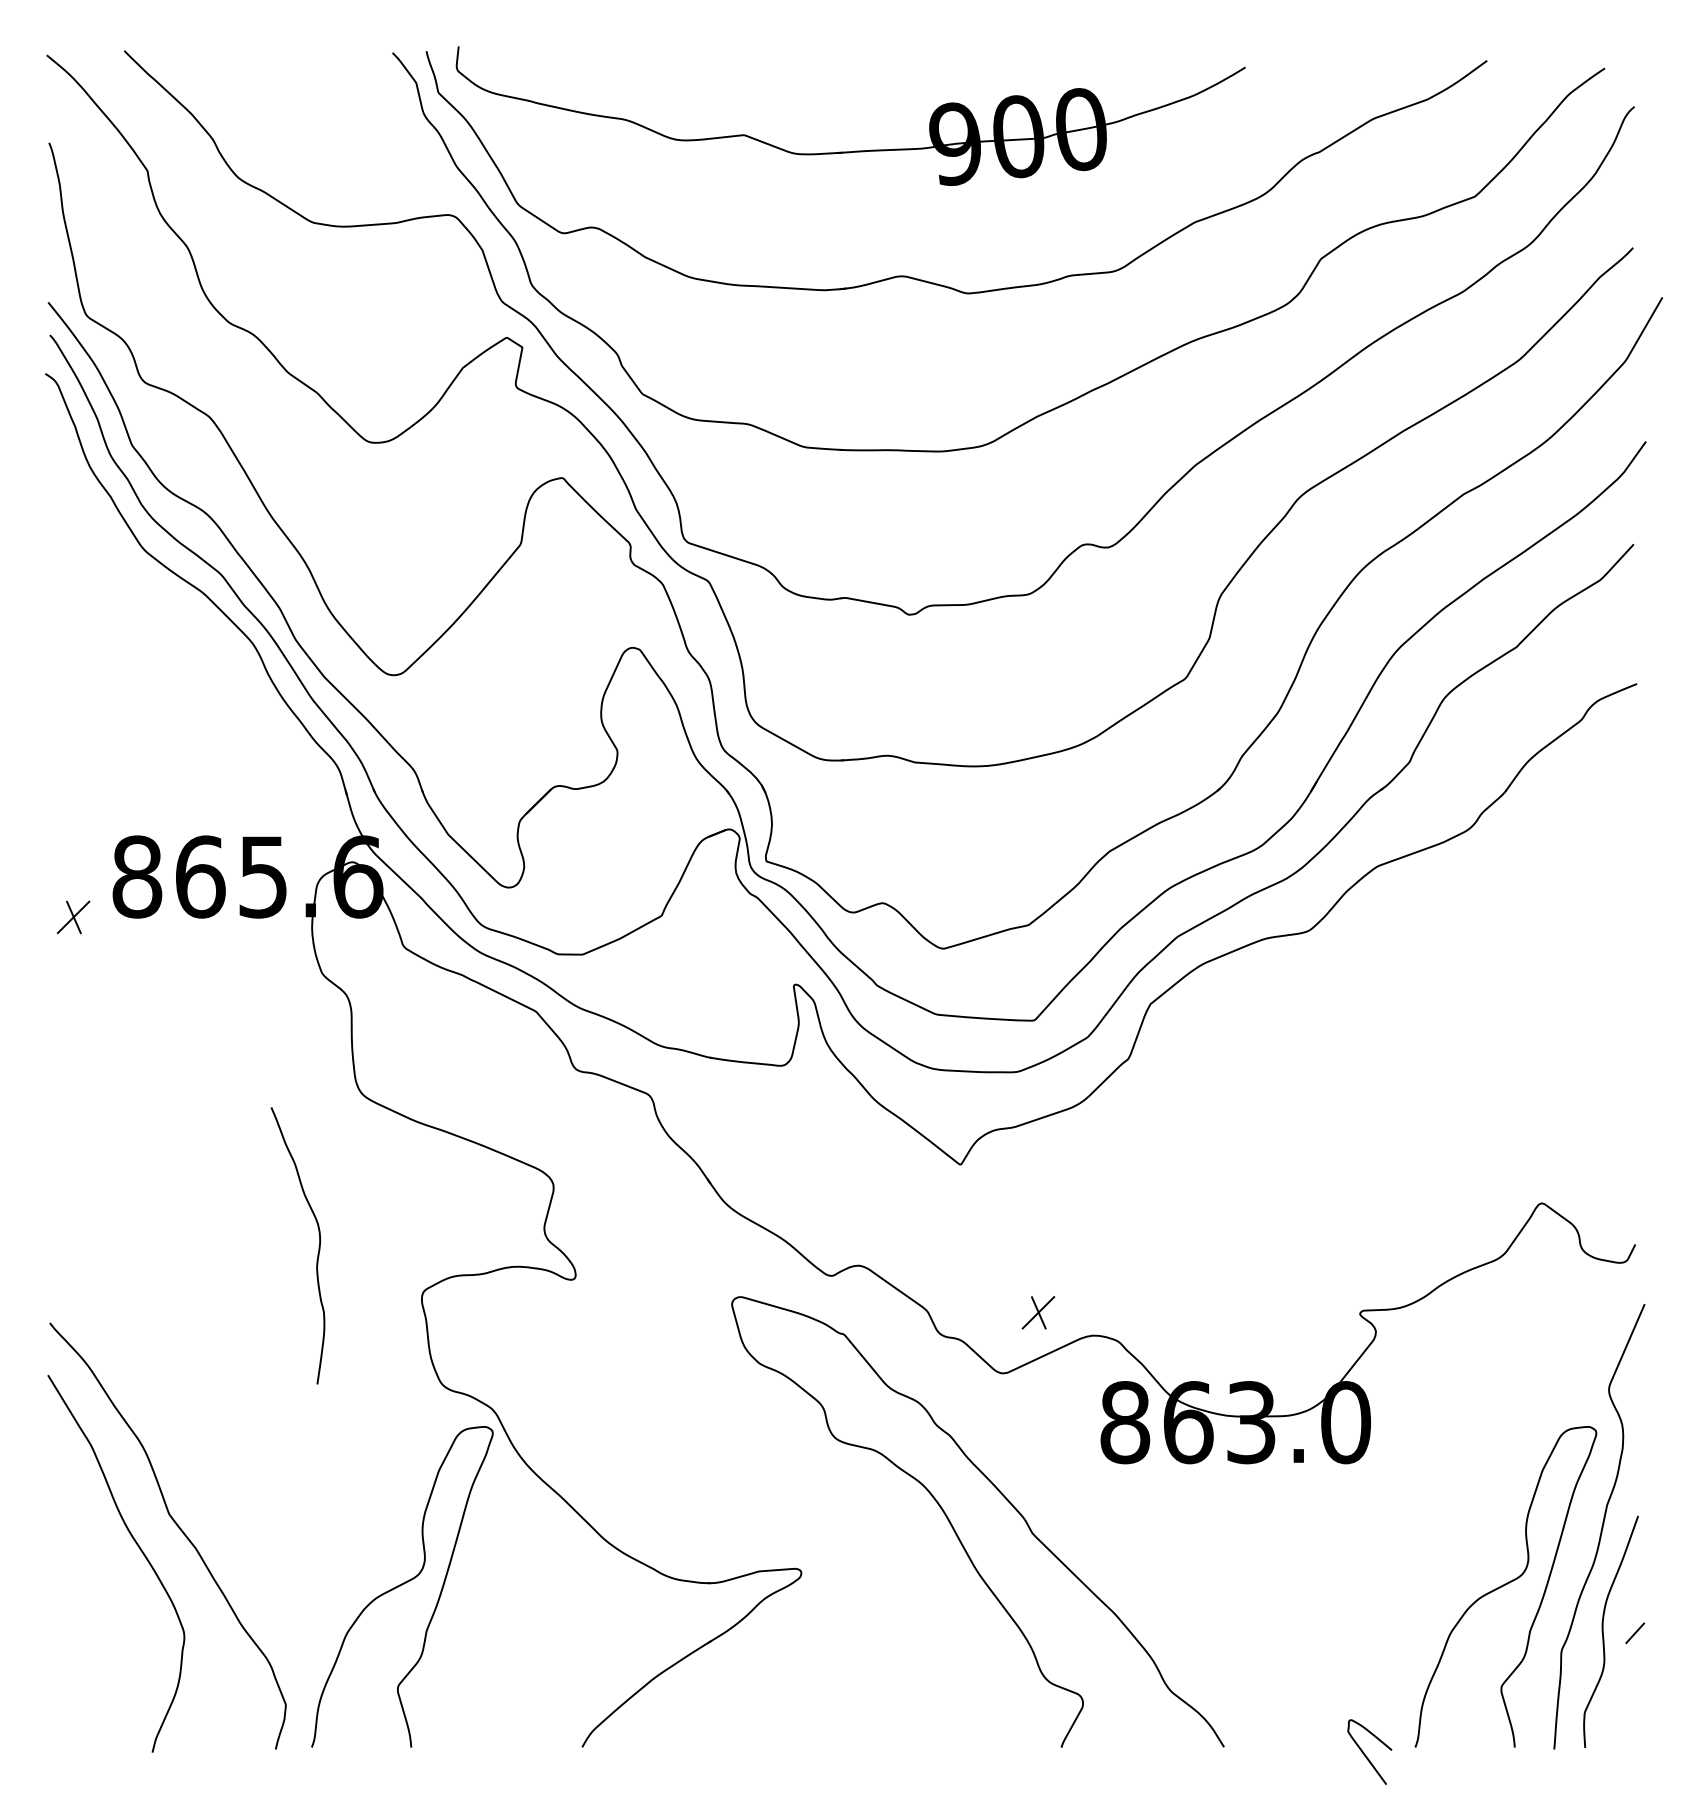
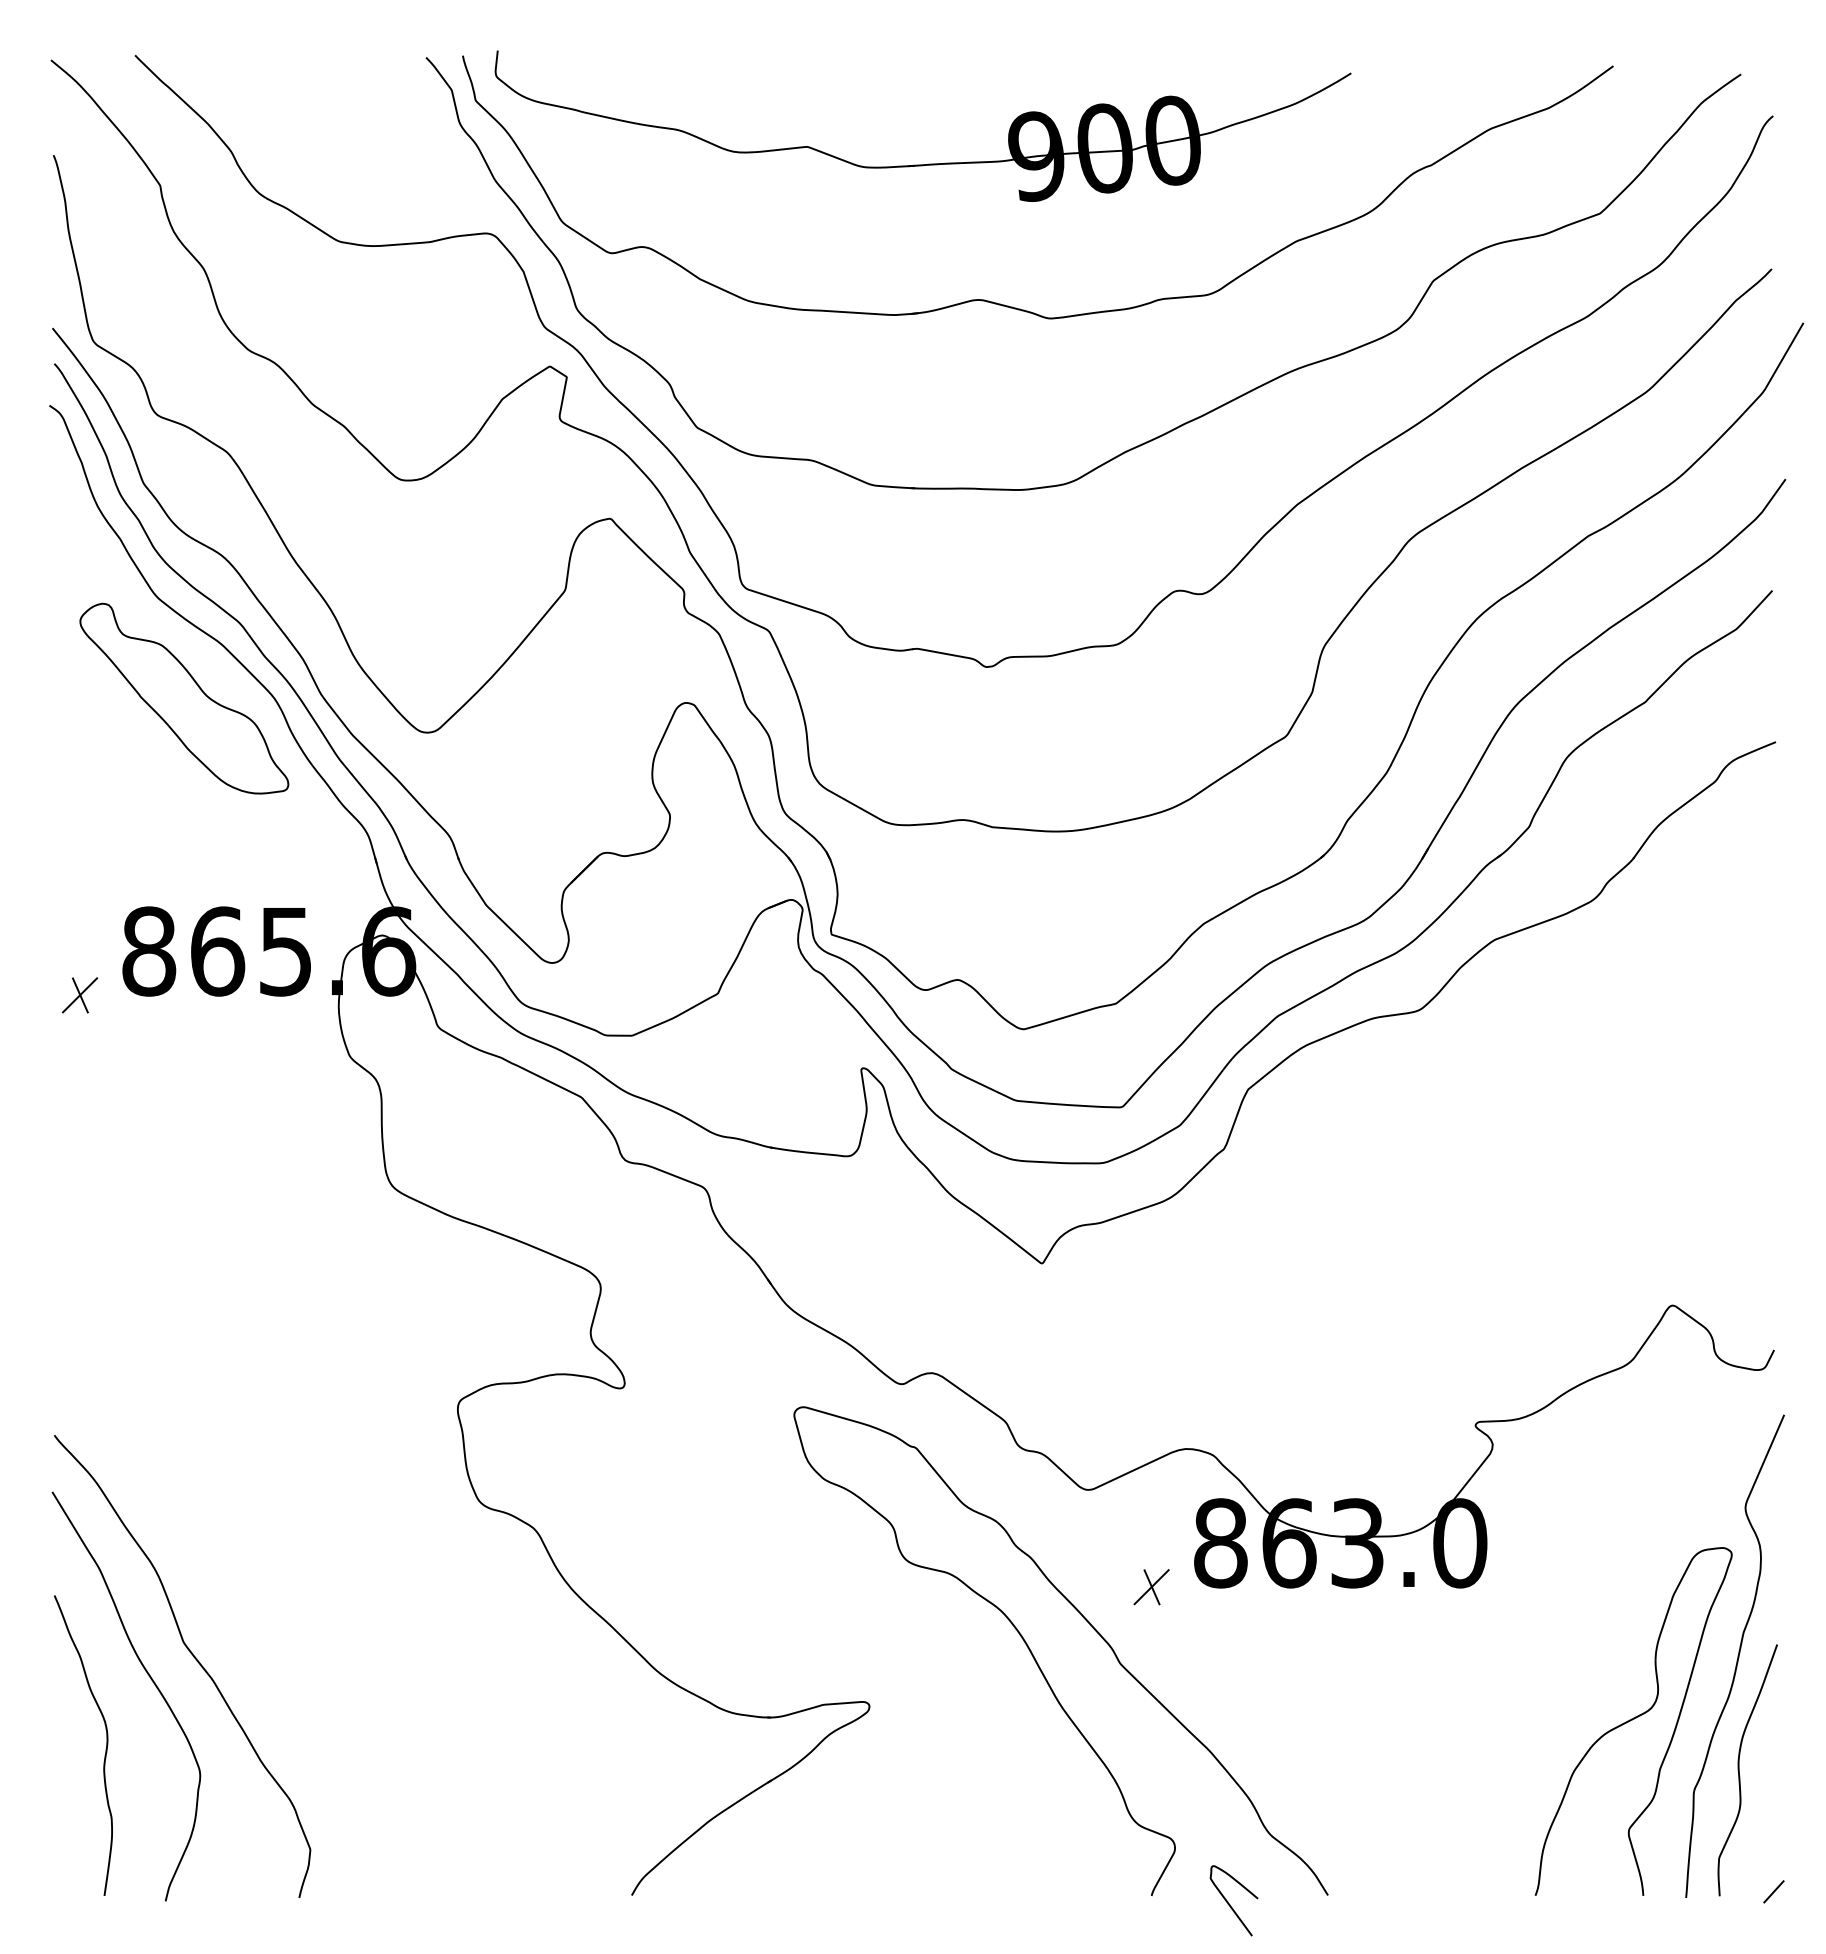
part: (169, 643) -> (184, 698), added
curve: (318, 1248) -> (105, 1748), moved
part: (1038, 1313) -> (1151, 1587), moved
part: (402, 1586) -> (436, 1721), removed
line: (1634, 1632) -> (1773, 1891), moved
curve: (1365, 1754) -> (1229, 1903), moved

